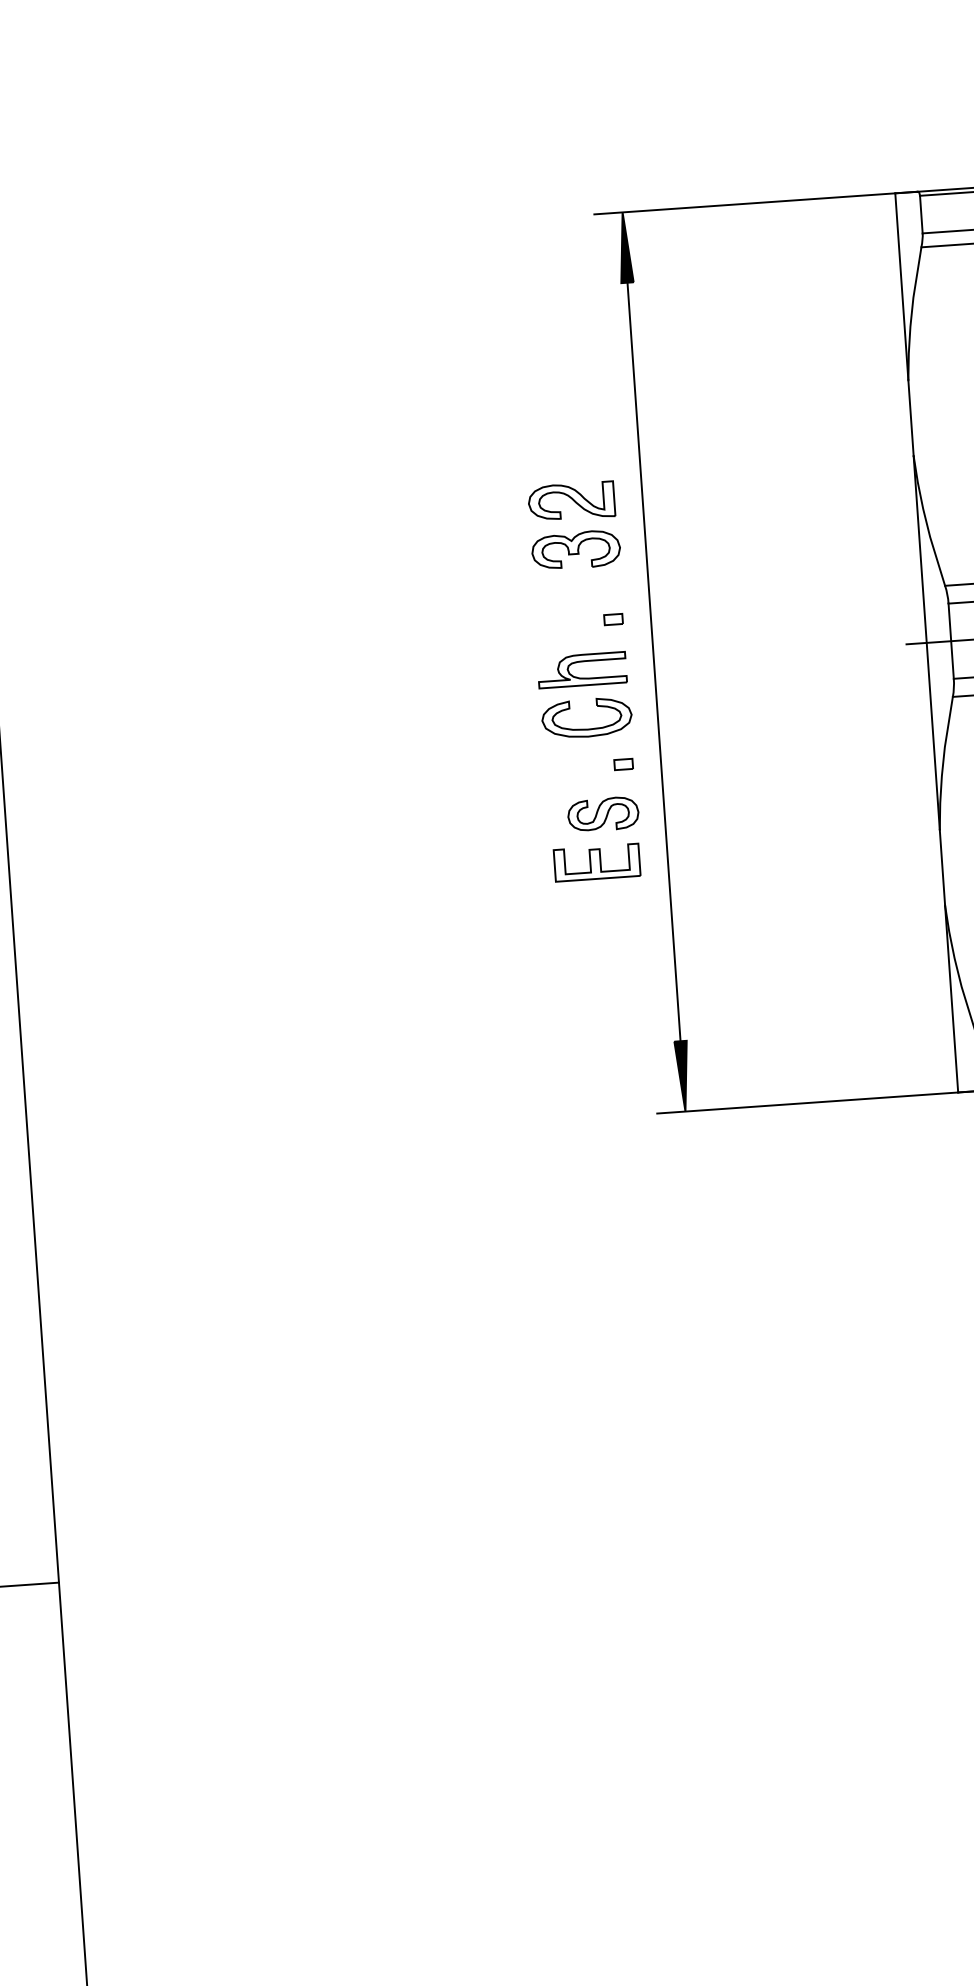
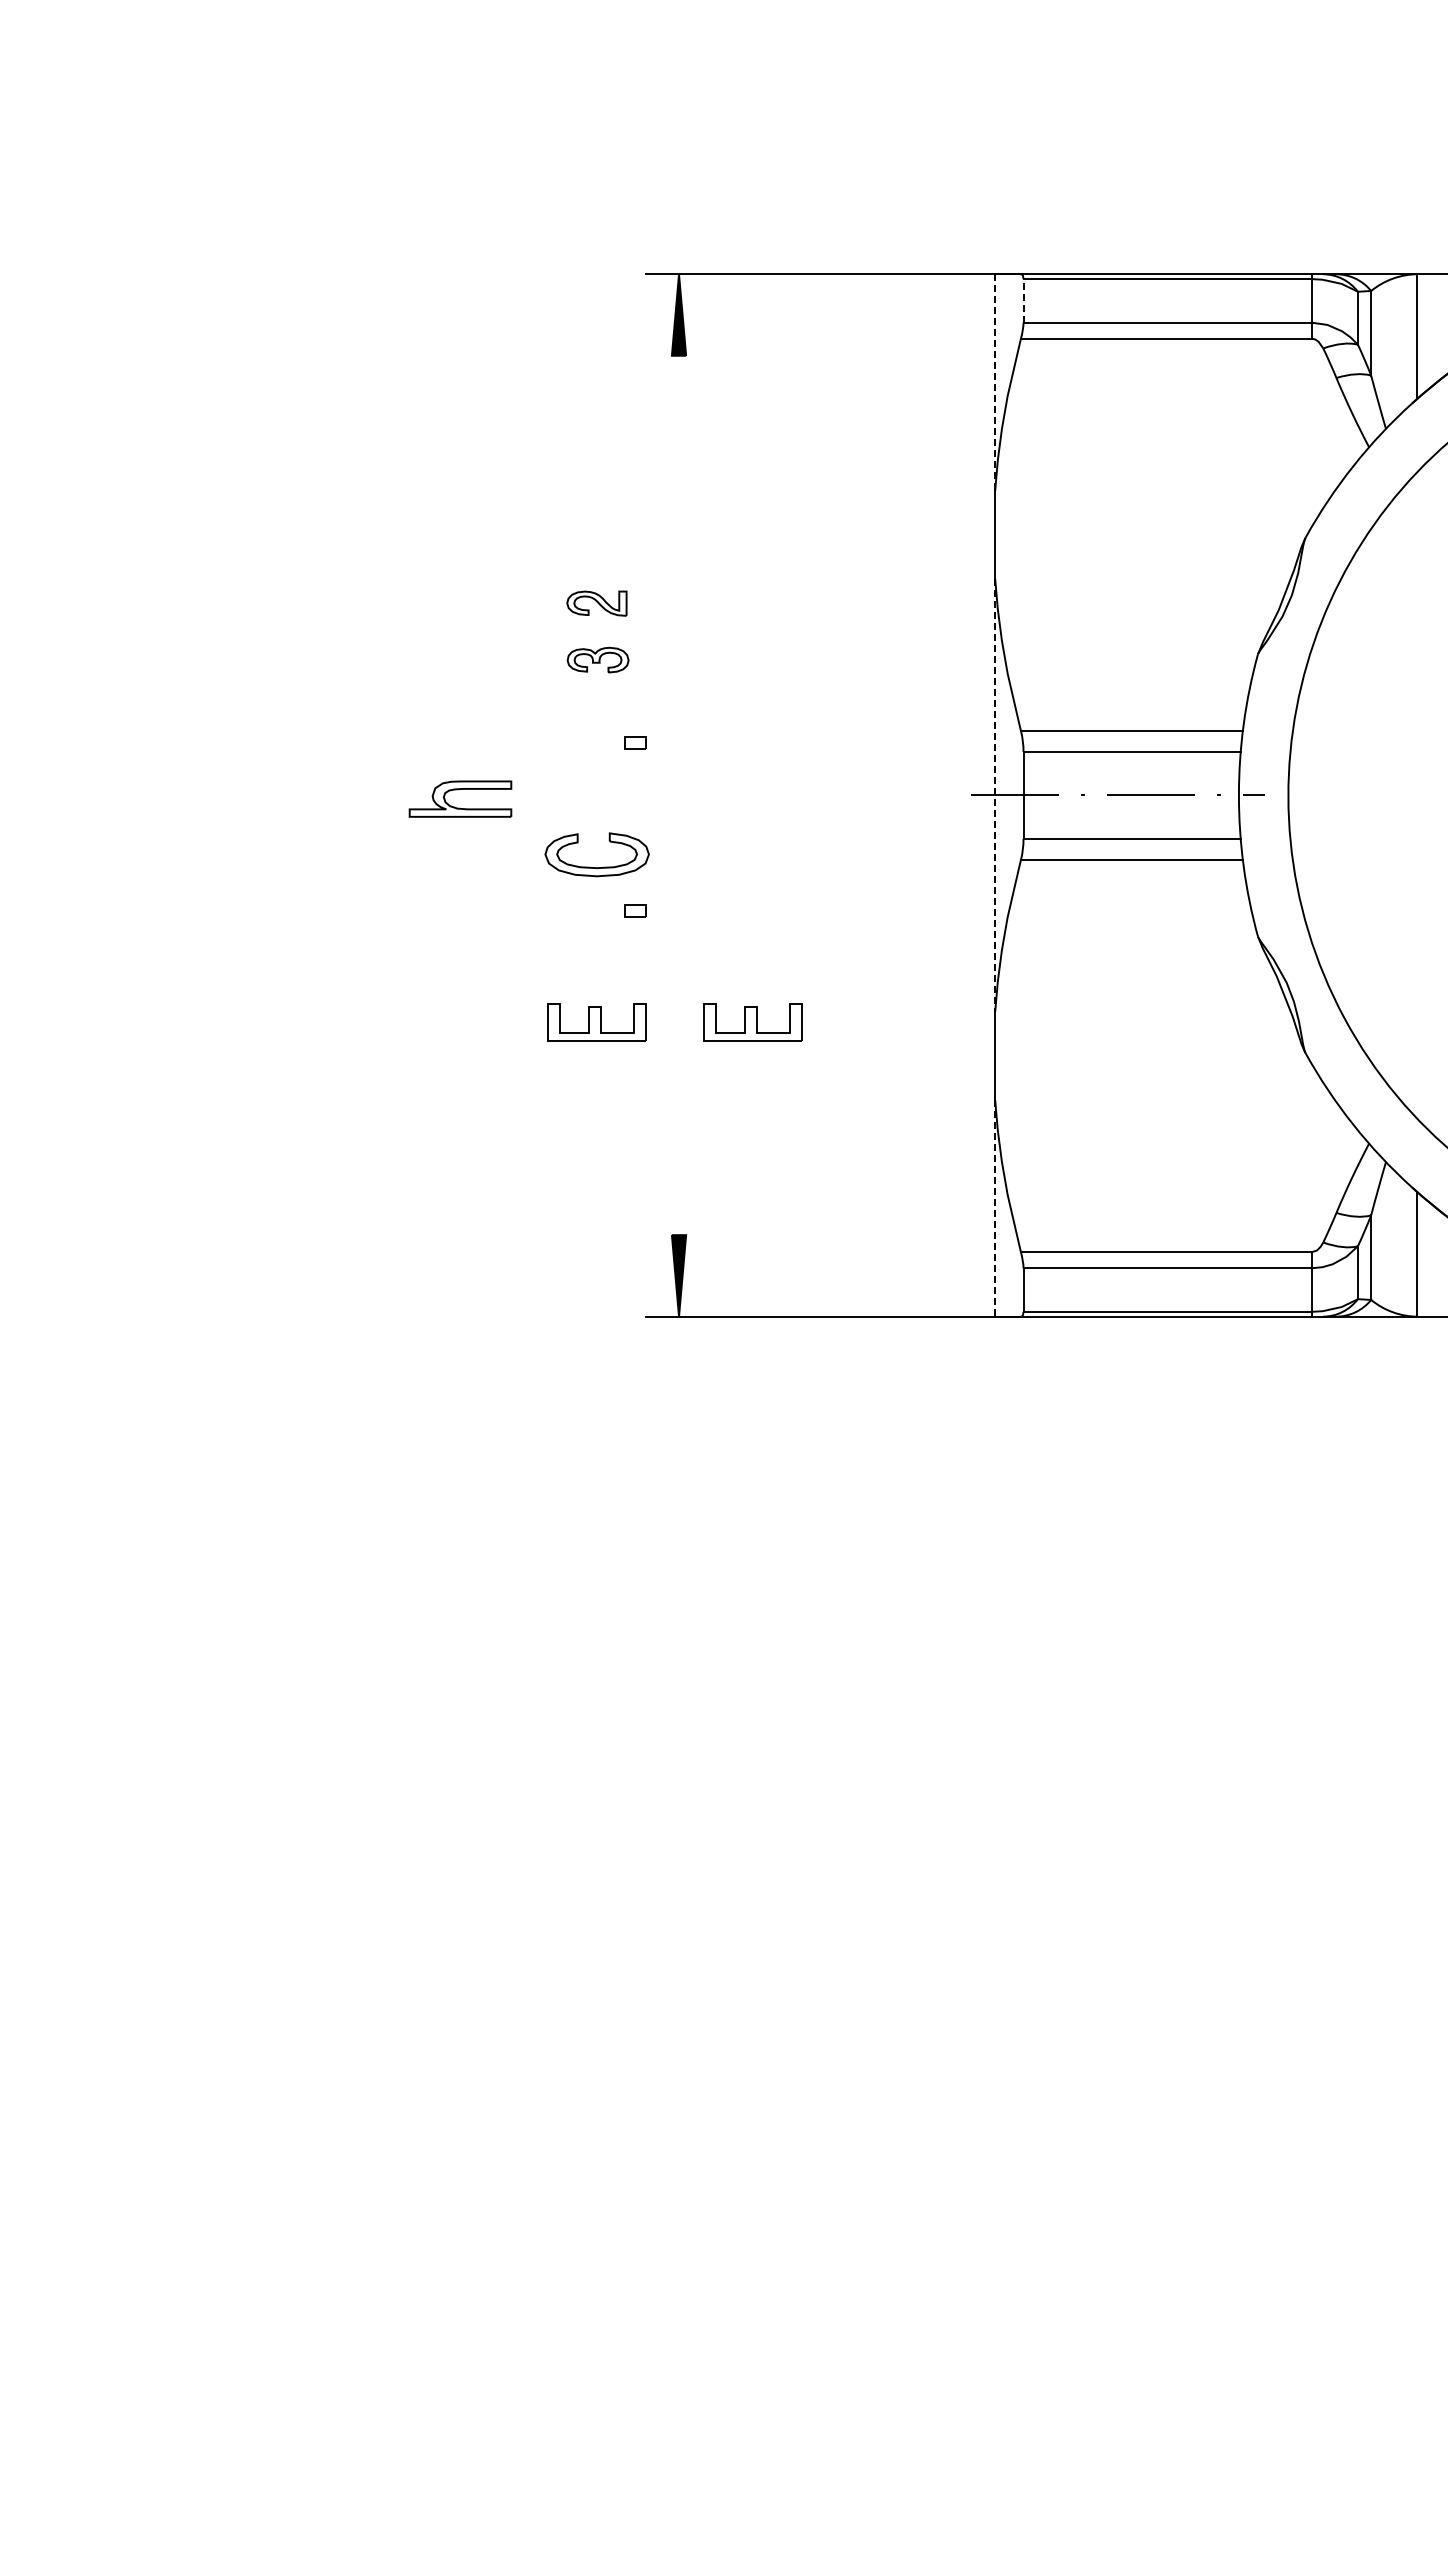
line: (921, 214) -> (1023, 300), solid -> dashed
line: (902, 287) -> (995, 383), solid -> dashed
part: (571, 501) -> (596, 603), size x0.6
part: (575, 549) -> (597, 659), size x0.6
line: (927, 642) -> (995, 795), solid -> dashed
line: (654, 661) -> (679, 795), removed
part: (579, 662) -> (458, 790), moved
part: (602, 814) -> (607, 967), removed
part: (731, 853) -> (752, 1022), added
line: (951, 999) -> (995, 1208), solid -> dashed

